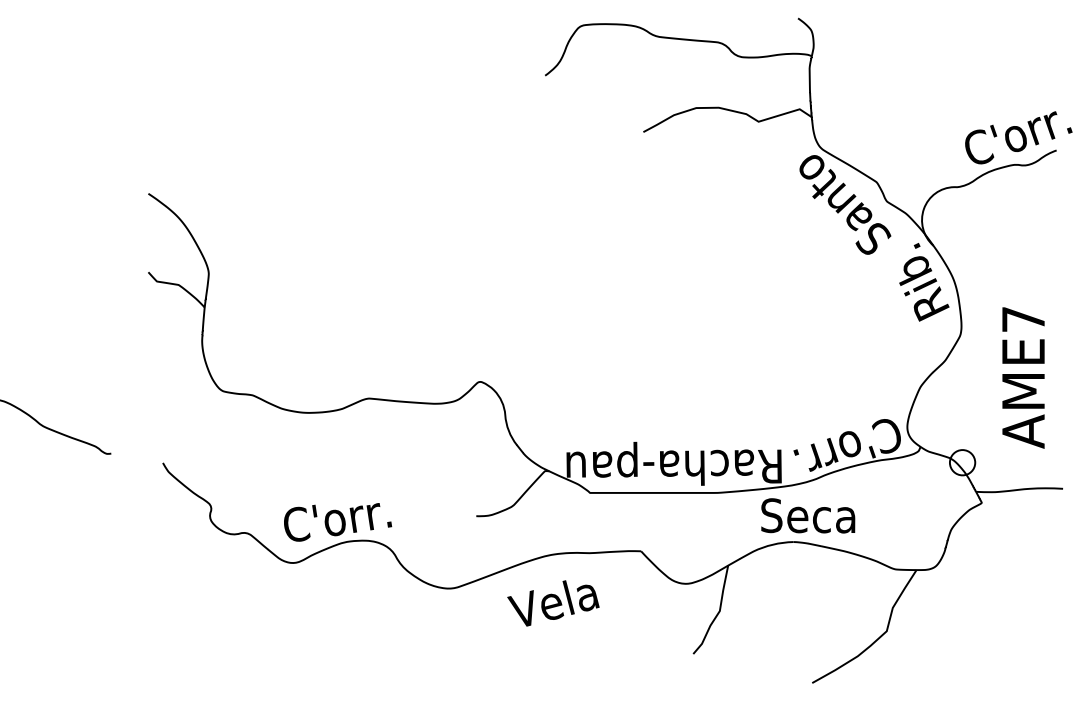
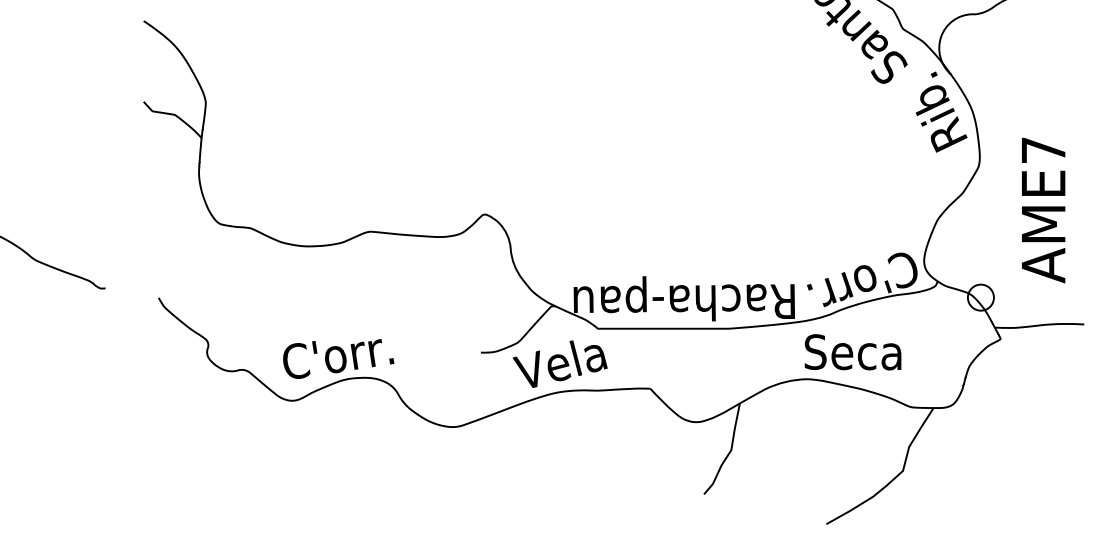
text: (808, 515) -> (853, 351), moved
text: (553, 603) -> (560, 364), moved

